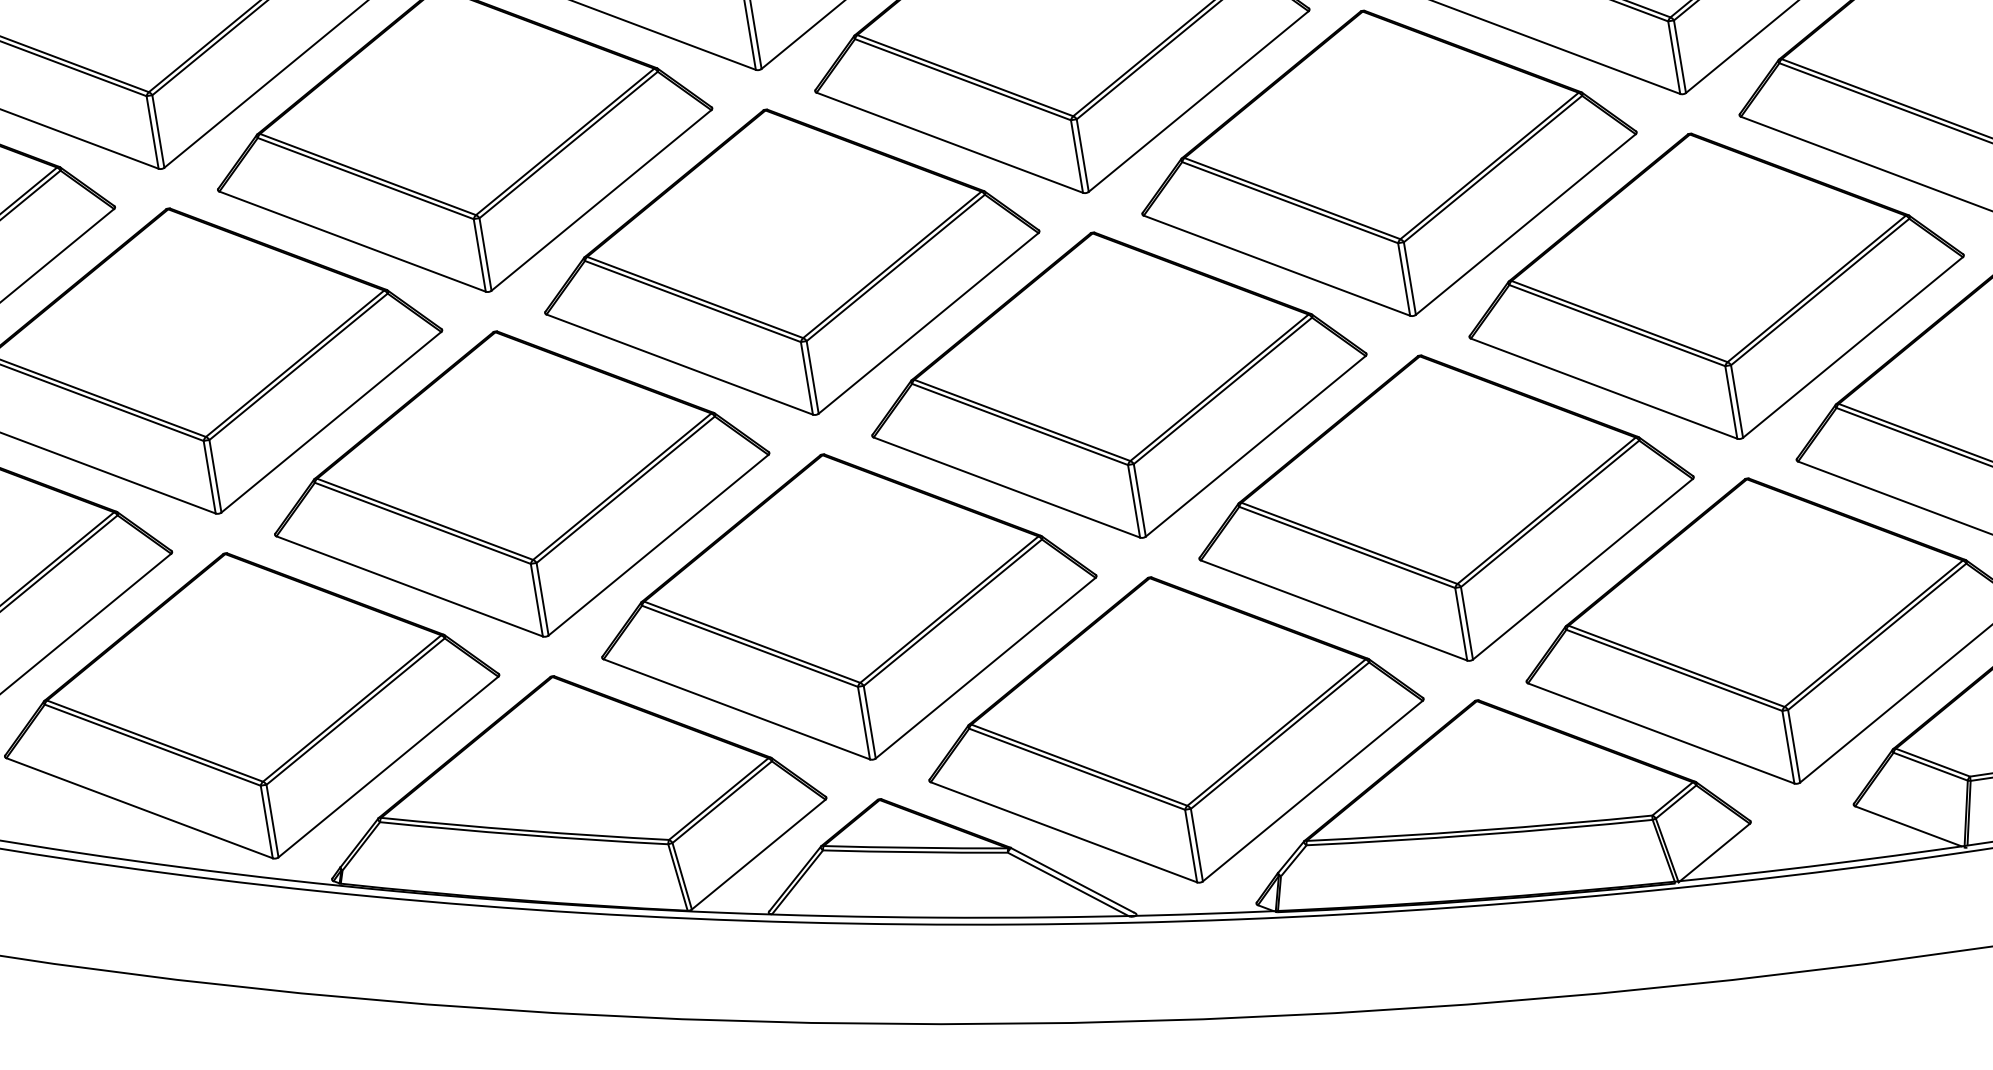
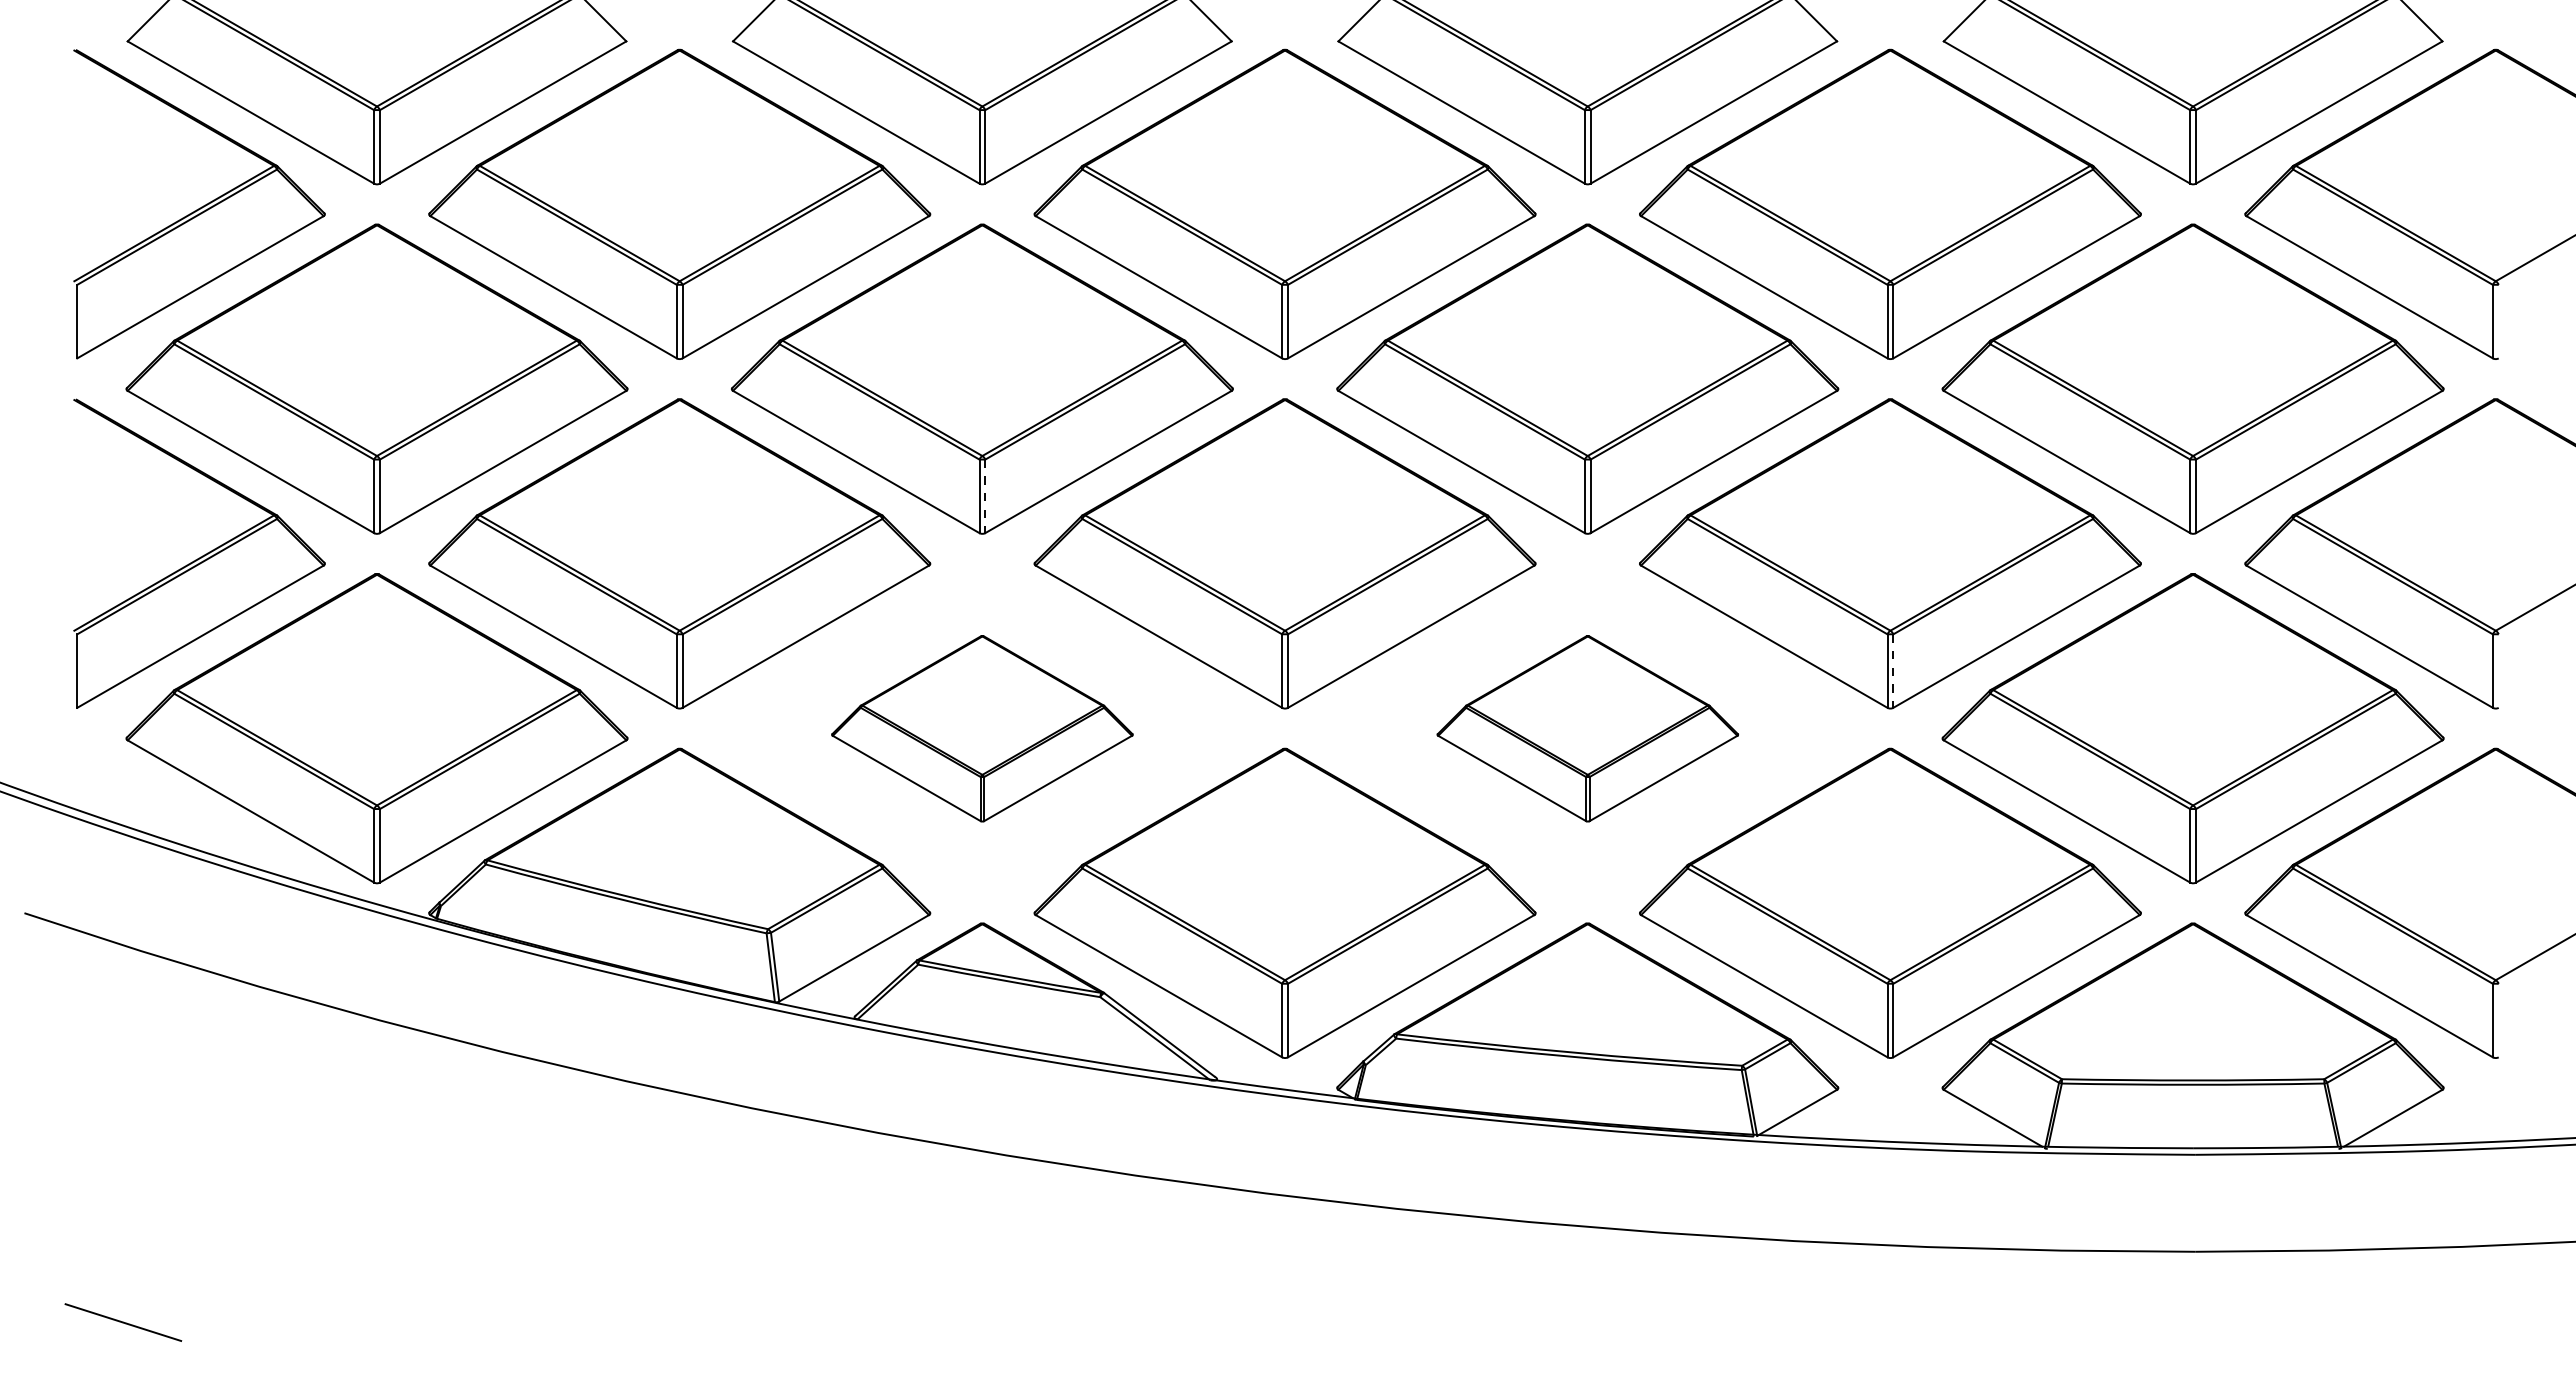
line: (812, 377) -> (985, 496), solid -> dashed
line: (1737, 401) -> (1893, 671), solid -> dashed
part: (1444, 508) -> (1587, 728), size x0.6
part: (847, 606) -> (982, 728), size x0.6

